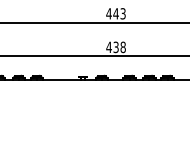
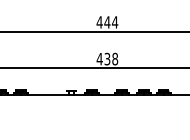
text: (122, 13) -> (114, 22), 443 -> 444

